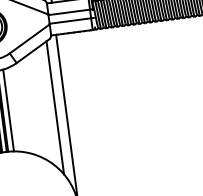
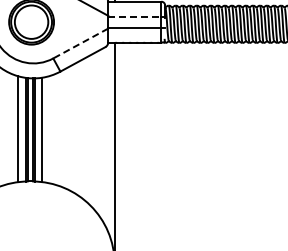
line: (68, 12) -> (134, 16), solid -> dashed
line: (29, 38) -> (80, 43), solid -> dashed
line: (55, 108) -> (101, 134), removed

